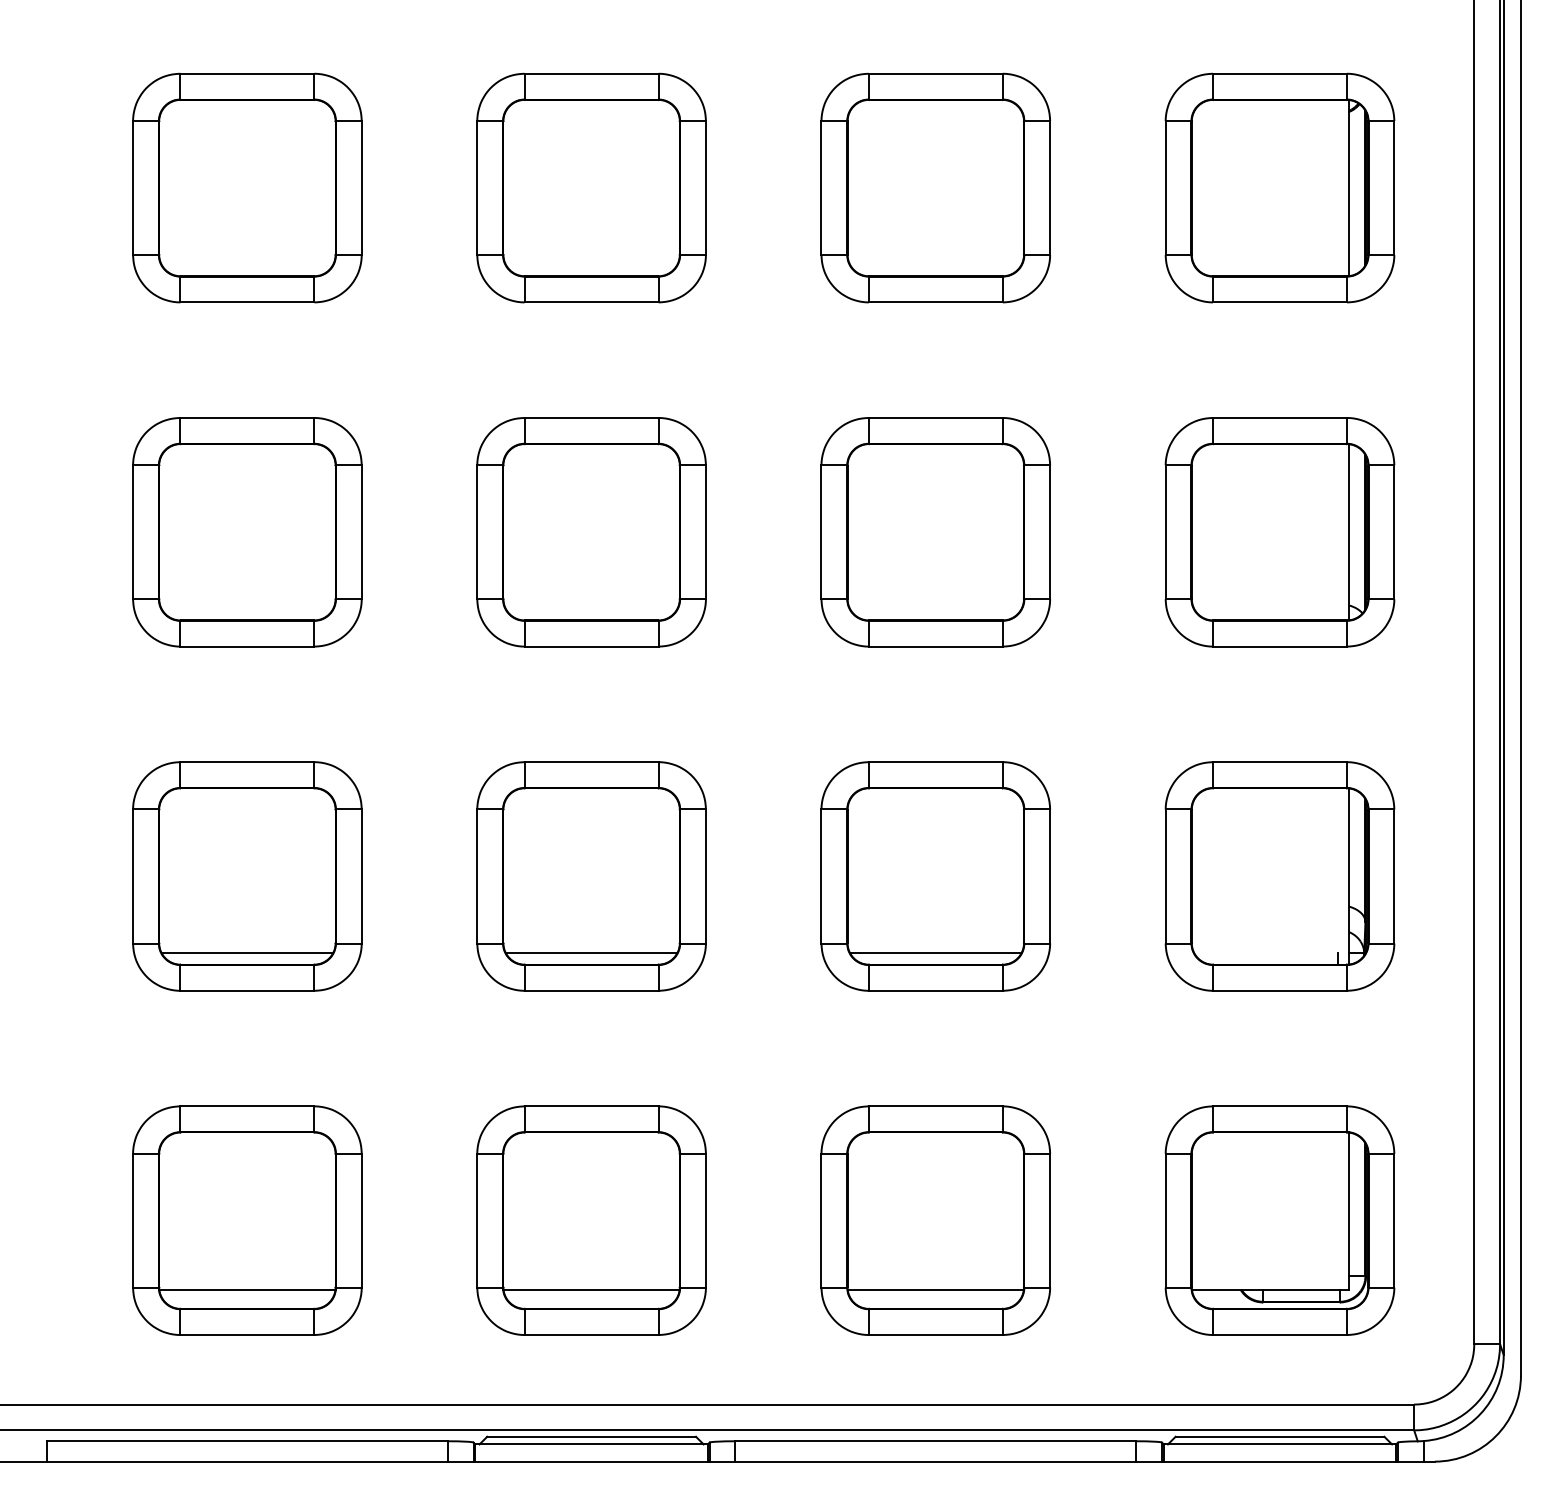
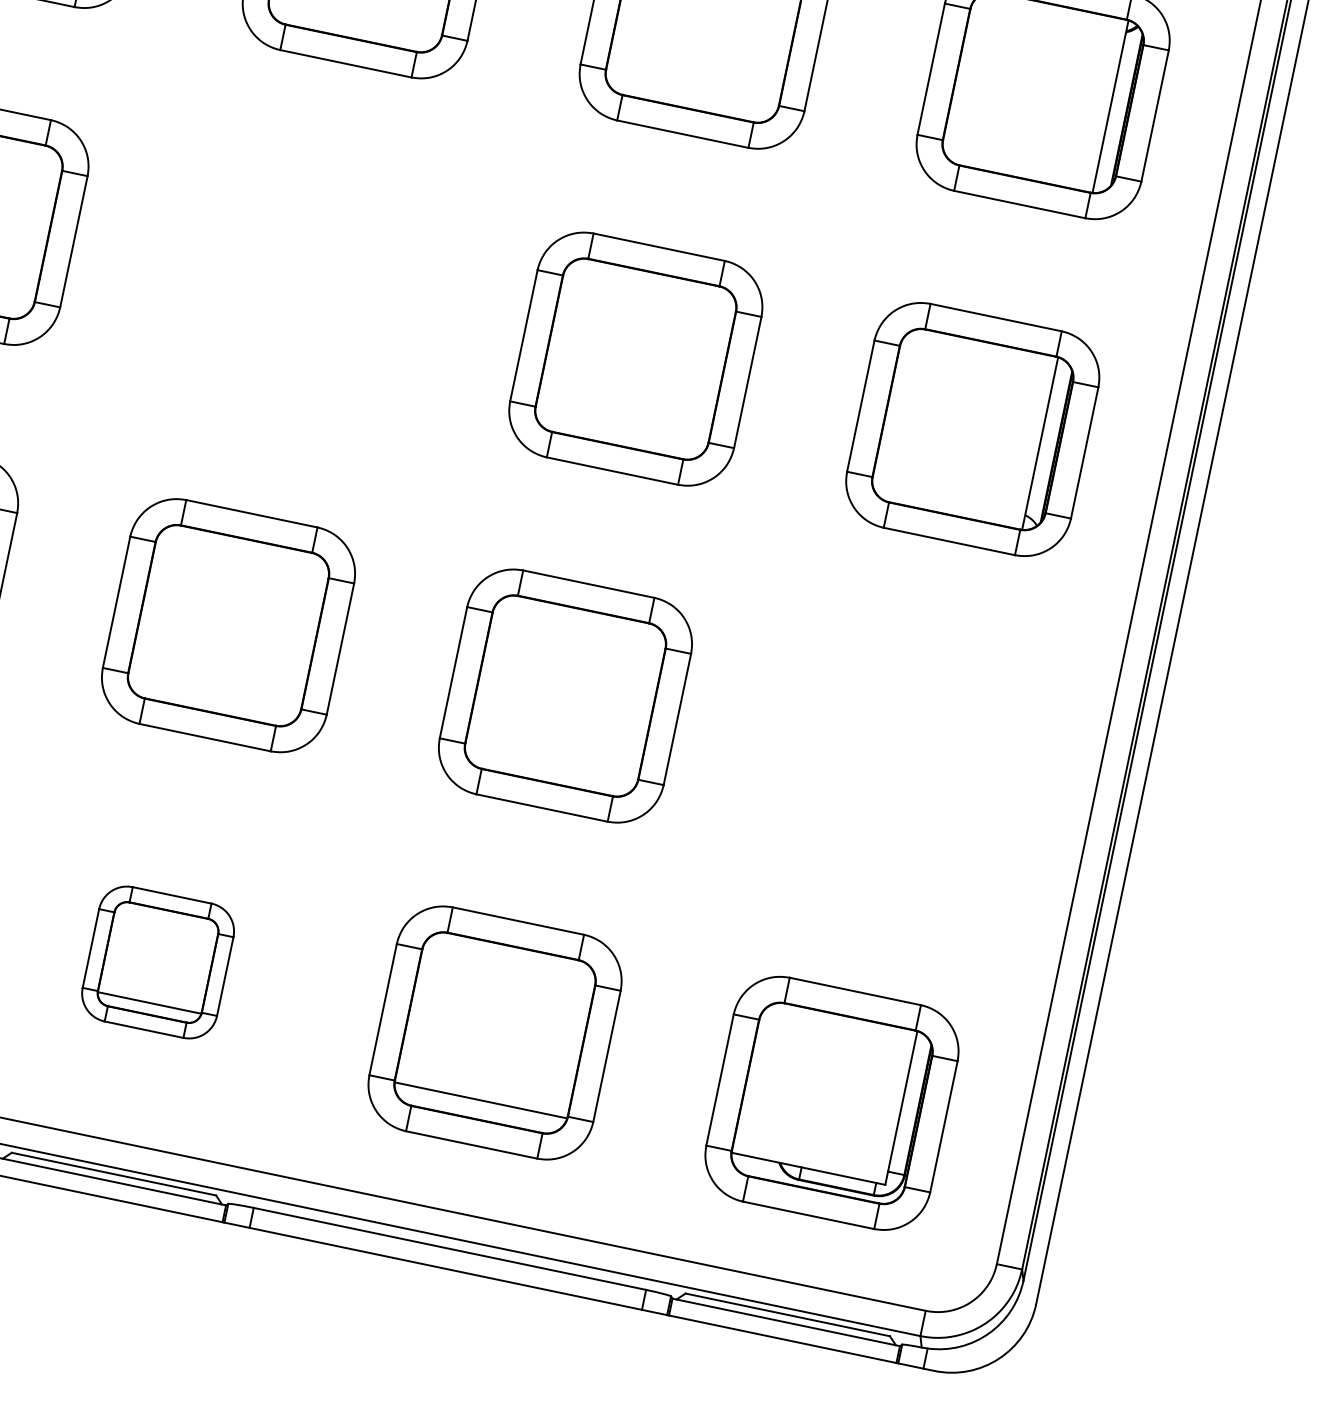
part: (591, 532) -> (298, 288), removed
part: (1279, 876) -> (901, 766), removed
line: (591, 953) -> (212, 701), removed
line: (935, 953) -> (549, 771), removed
part: (591, 1220) -> (158, 962), size x0.6

